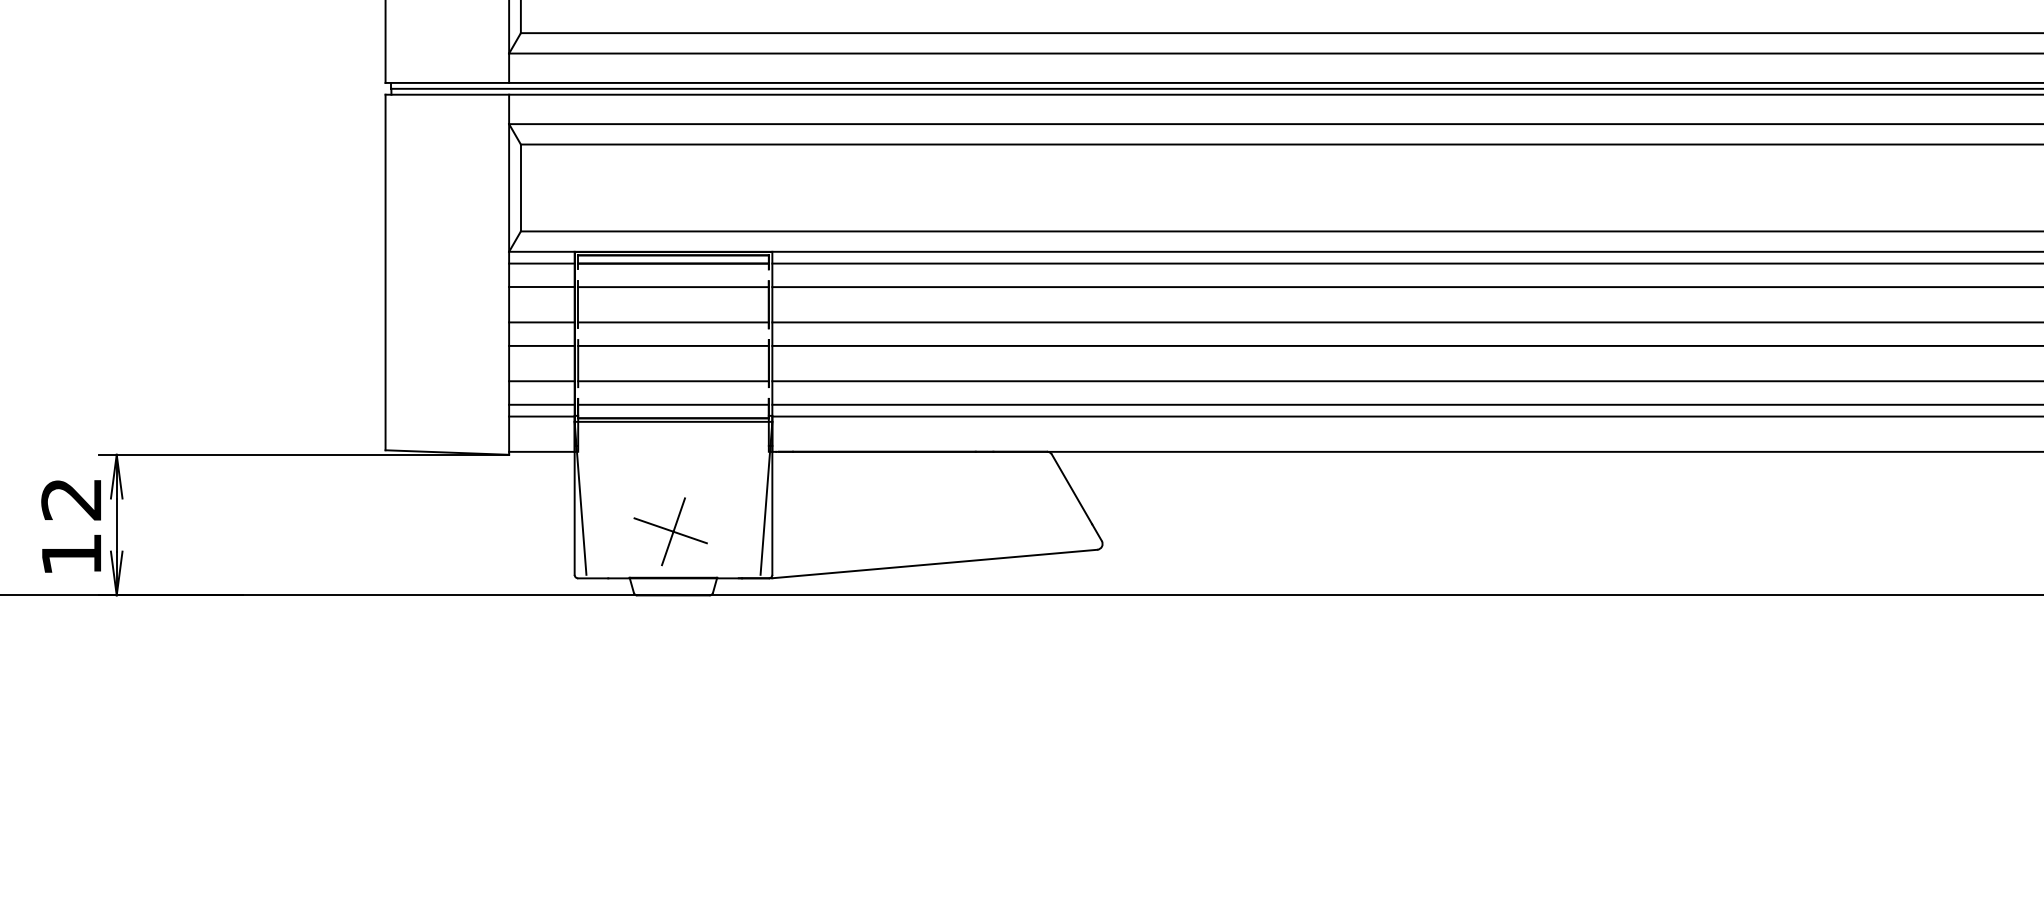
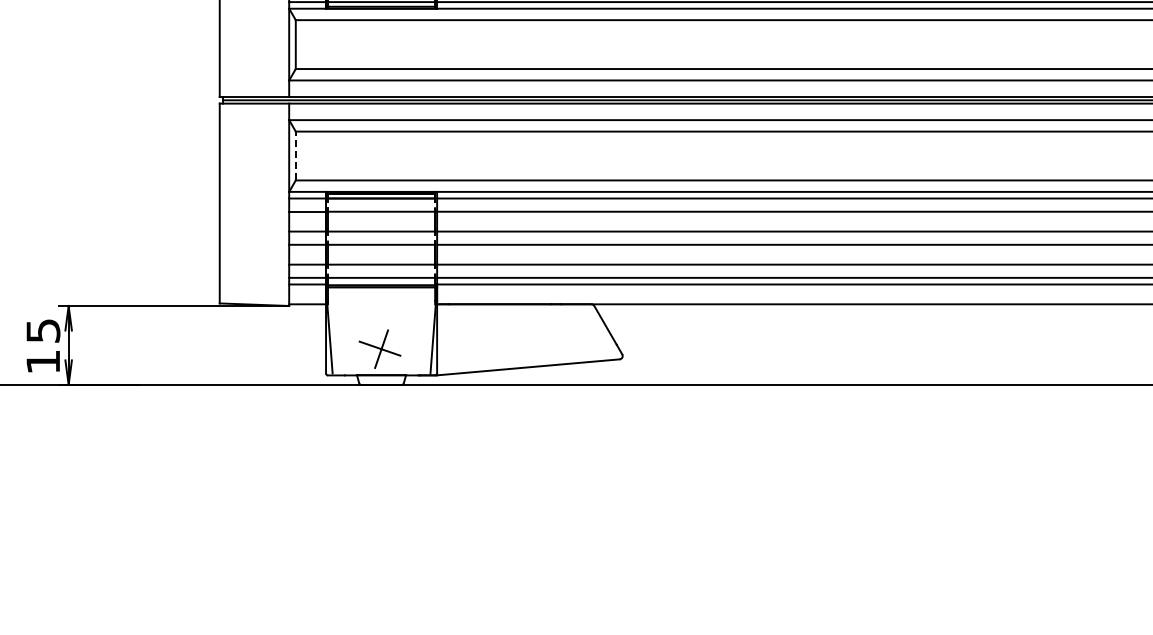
line: (520, 187) -> (295, 155), solid -> dashed
text: (71, 498) -> (43, 330), 12 -> 15

